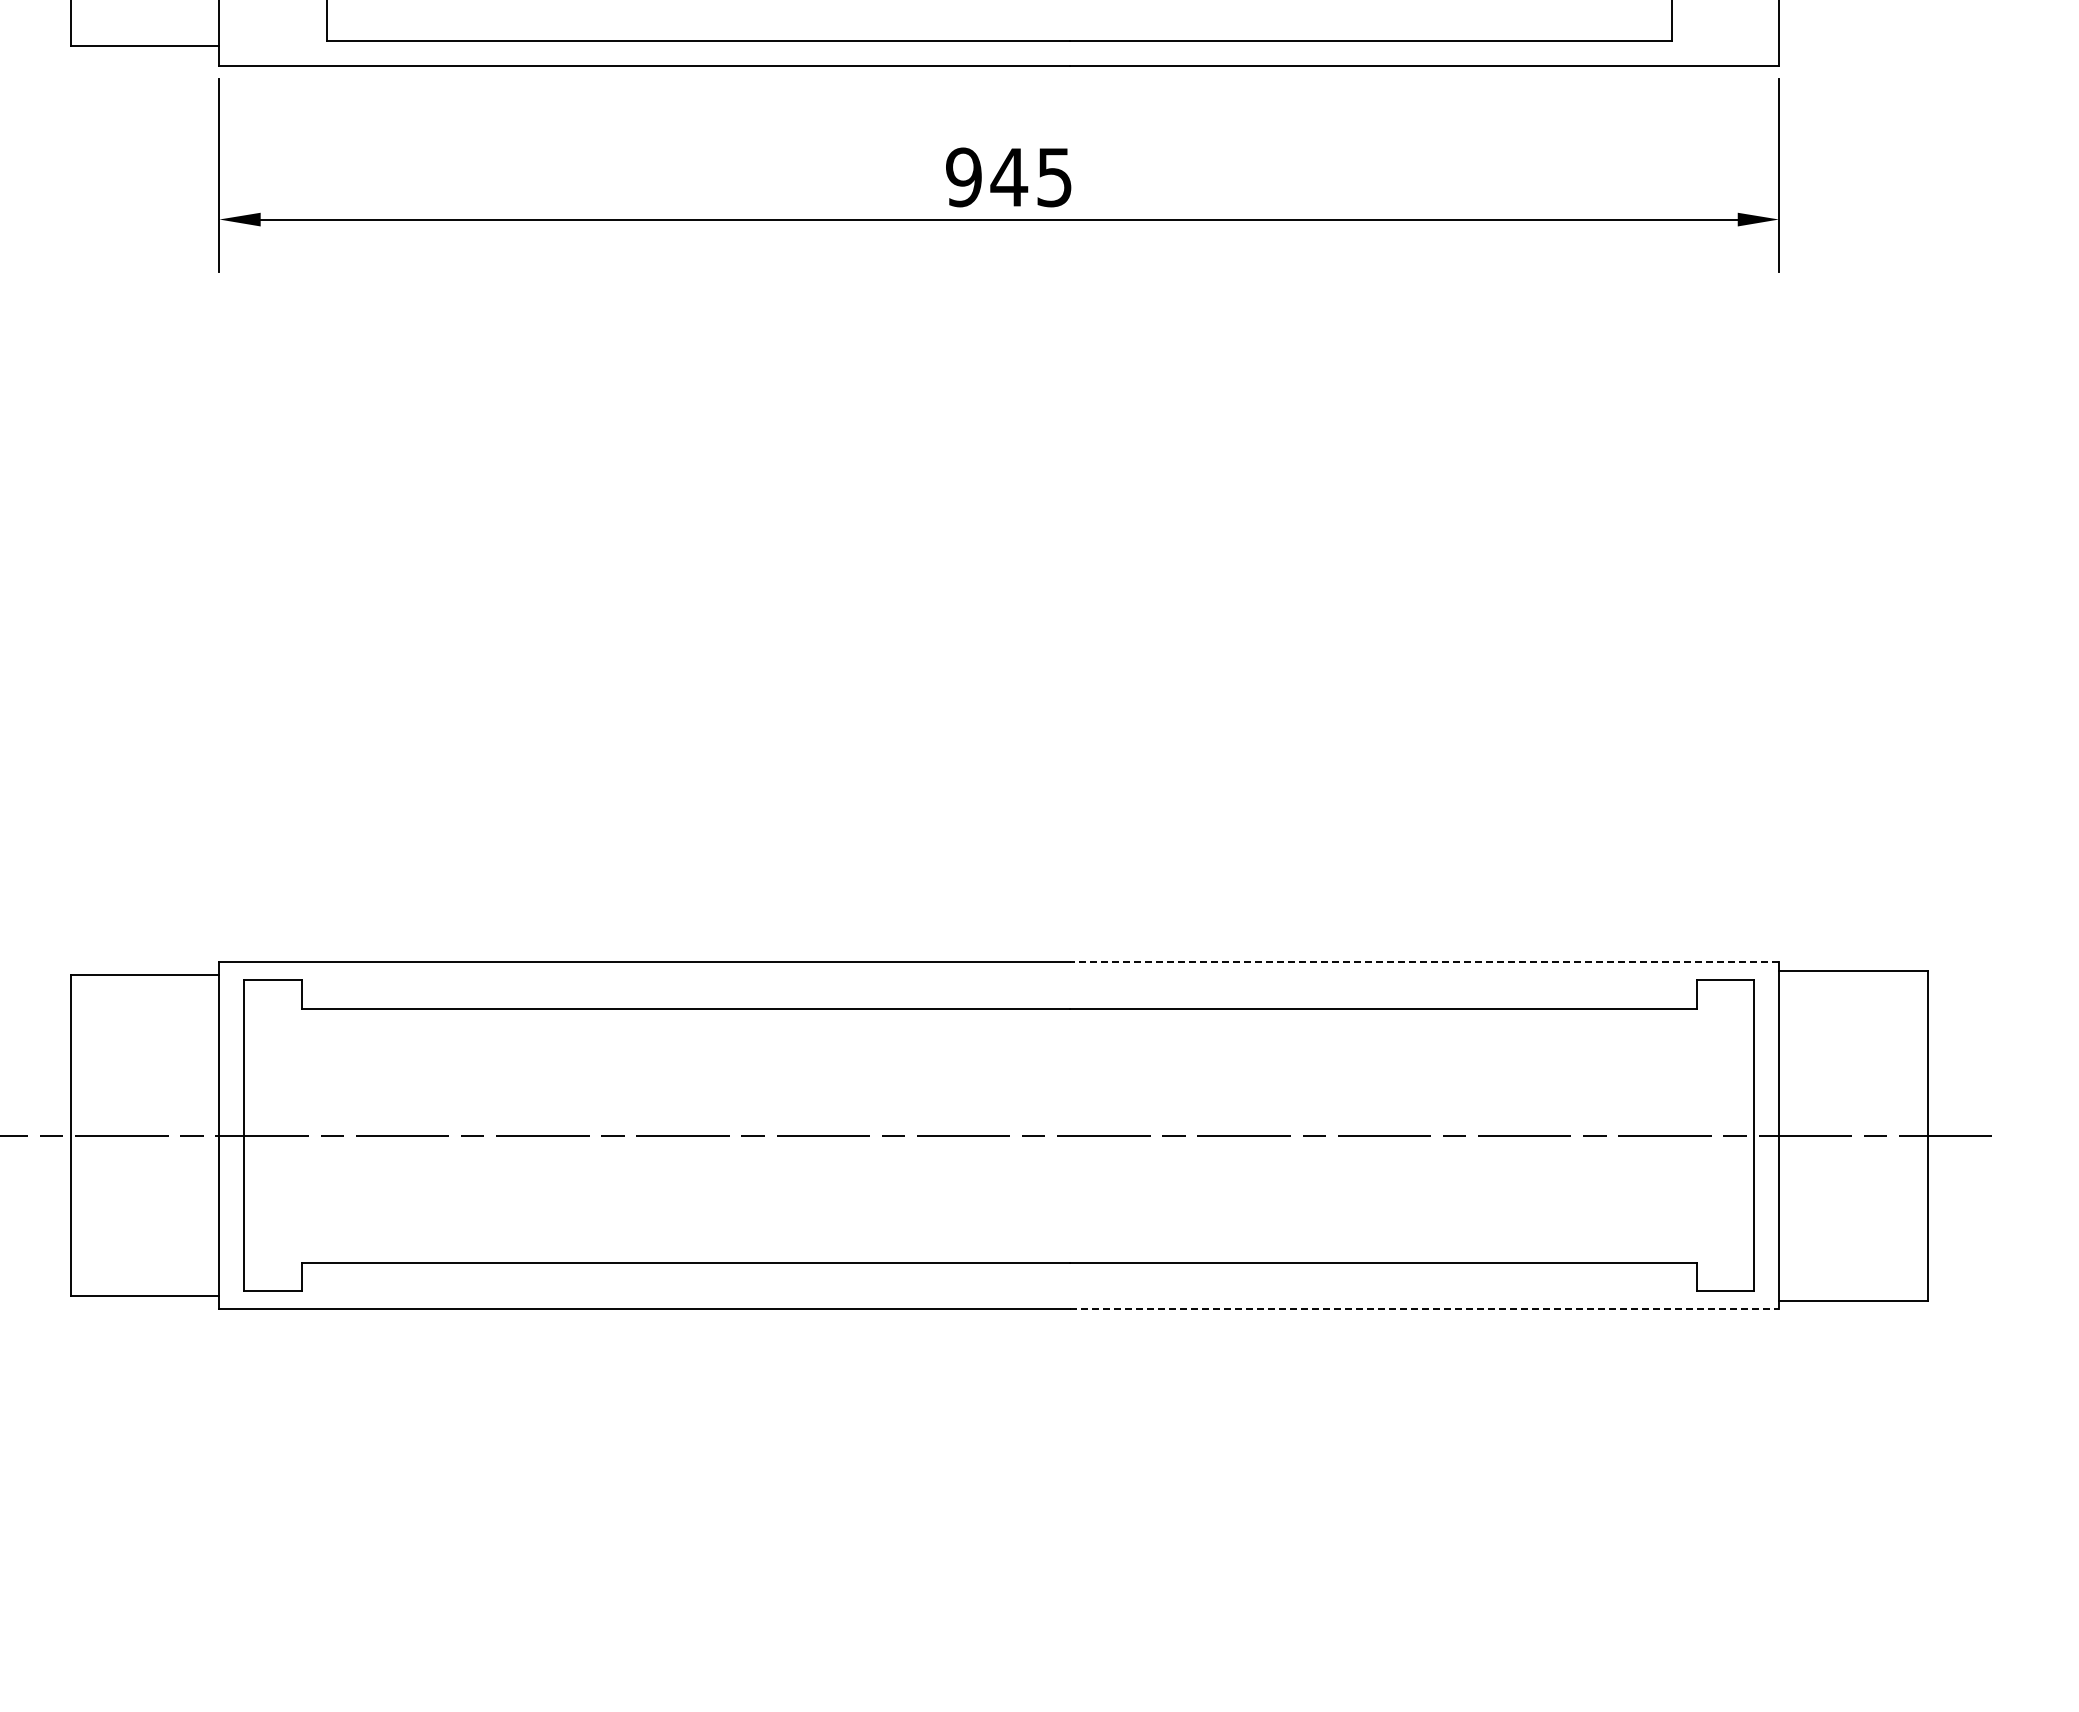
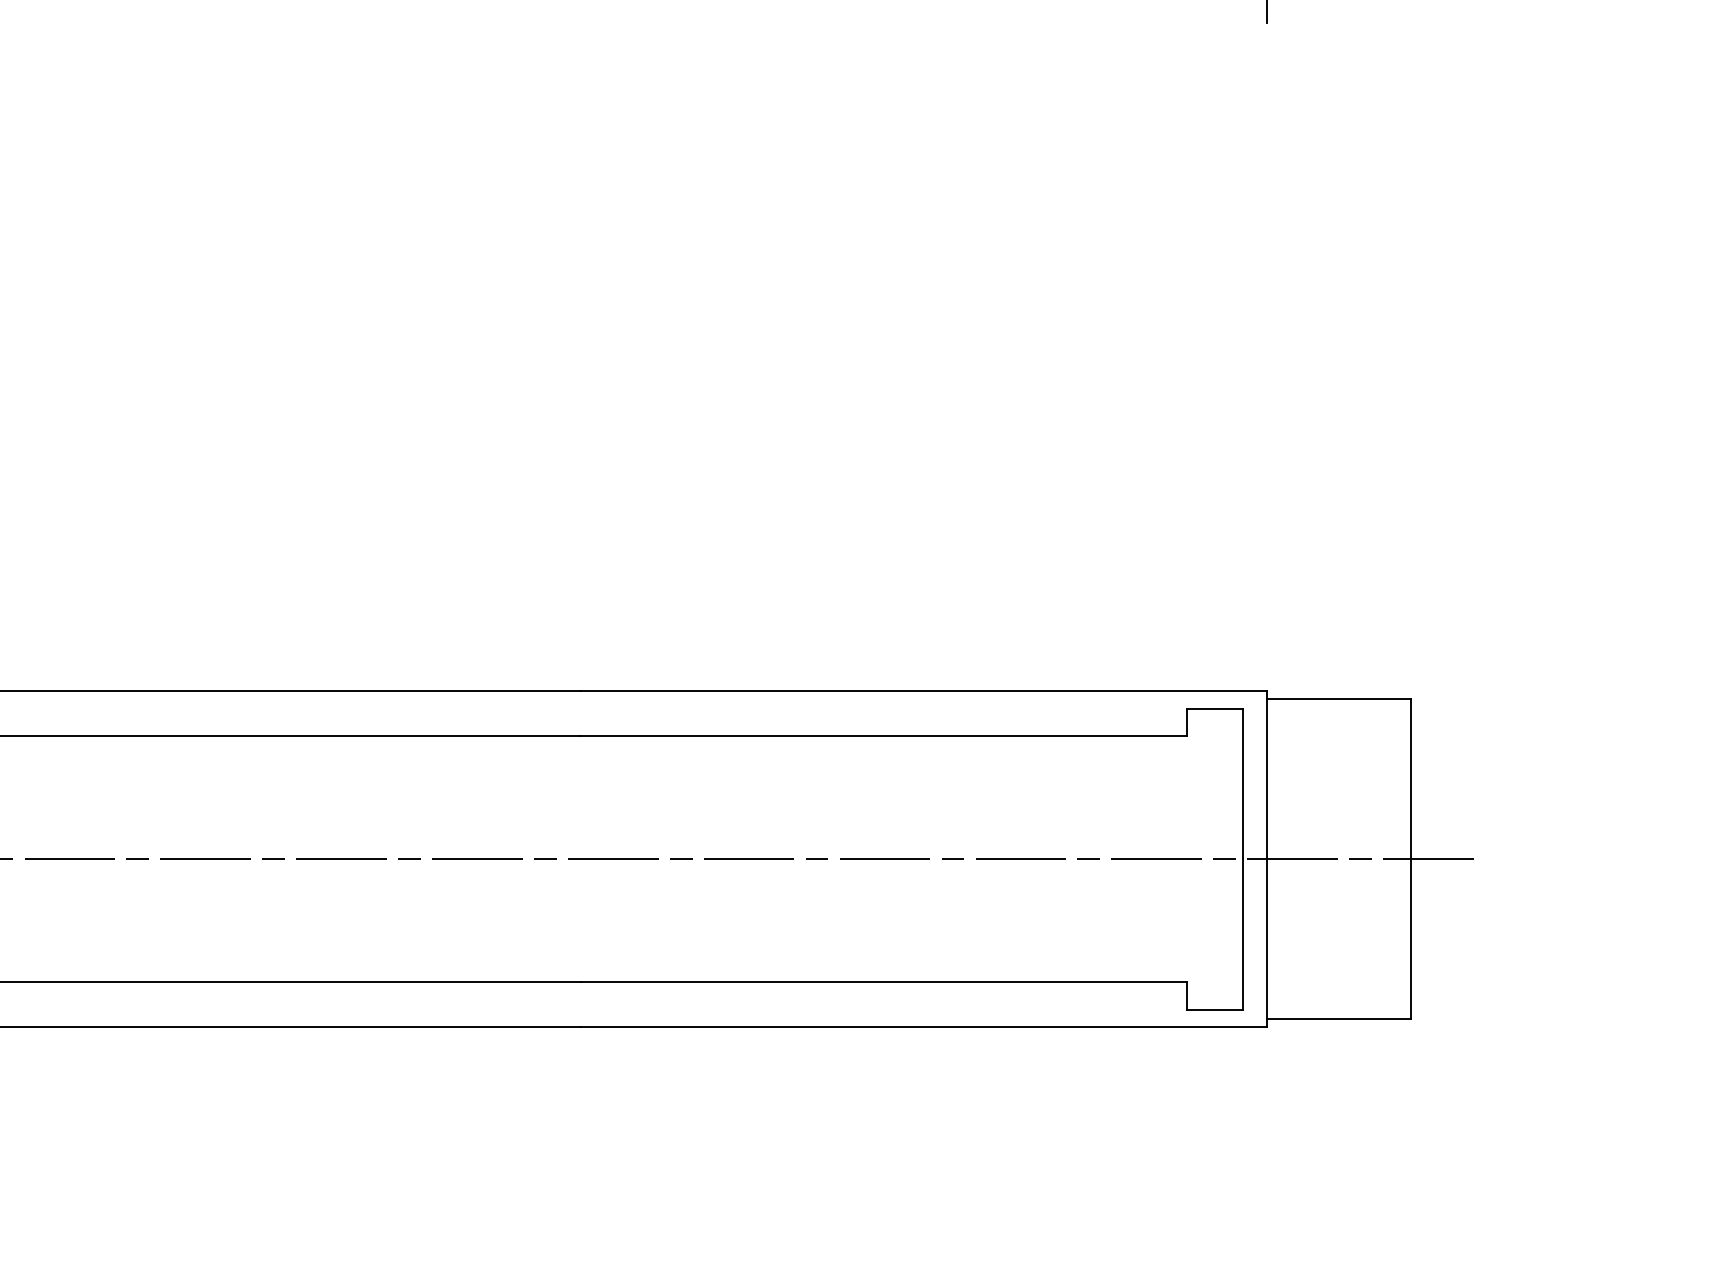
line: (1424, 962) -> (923, 691), dashed -> solid
line: (1425, 1308) -> (924, 1026), dashed -> solid

